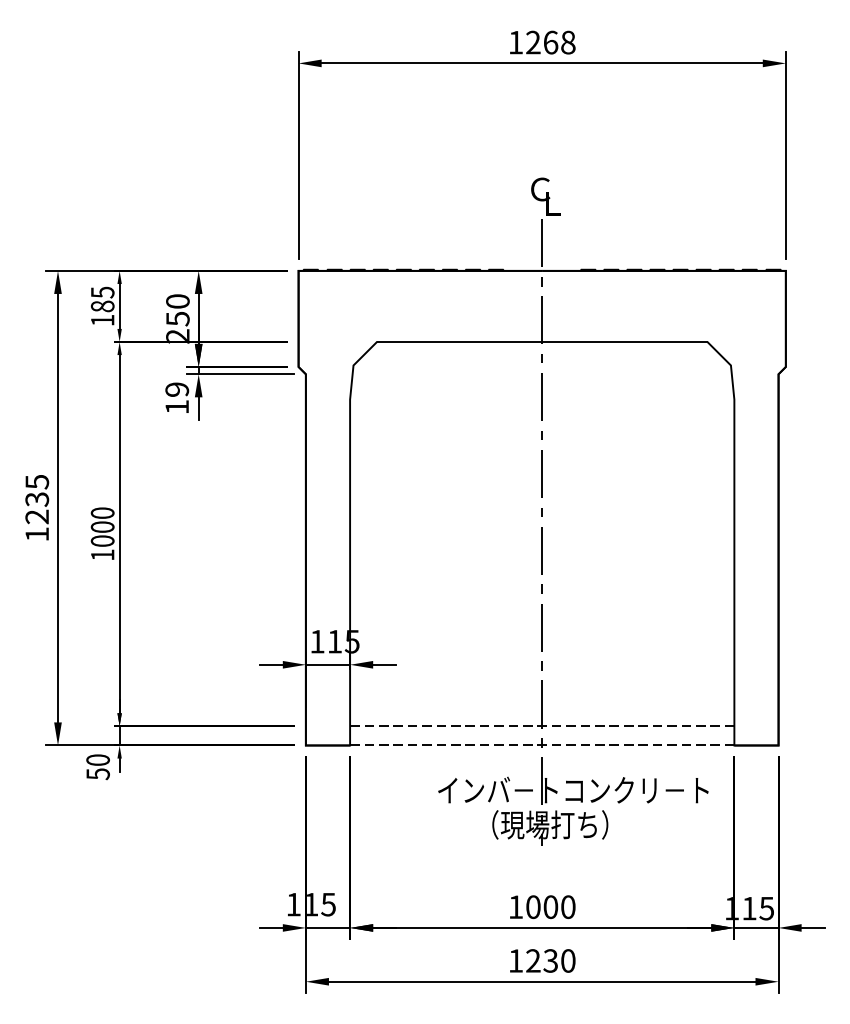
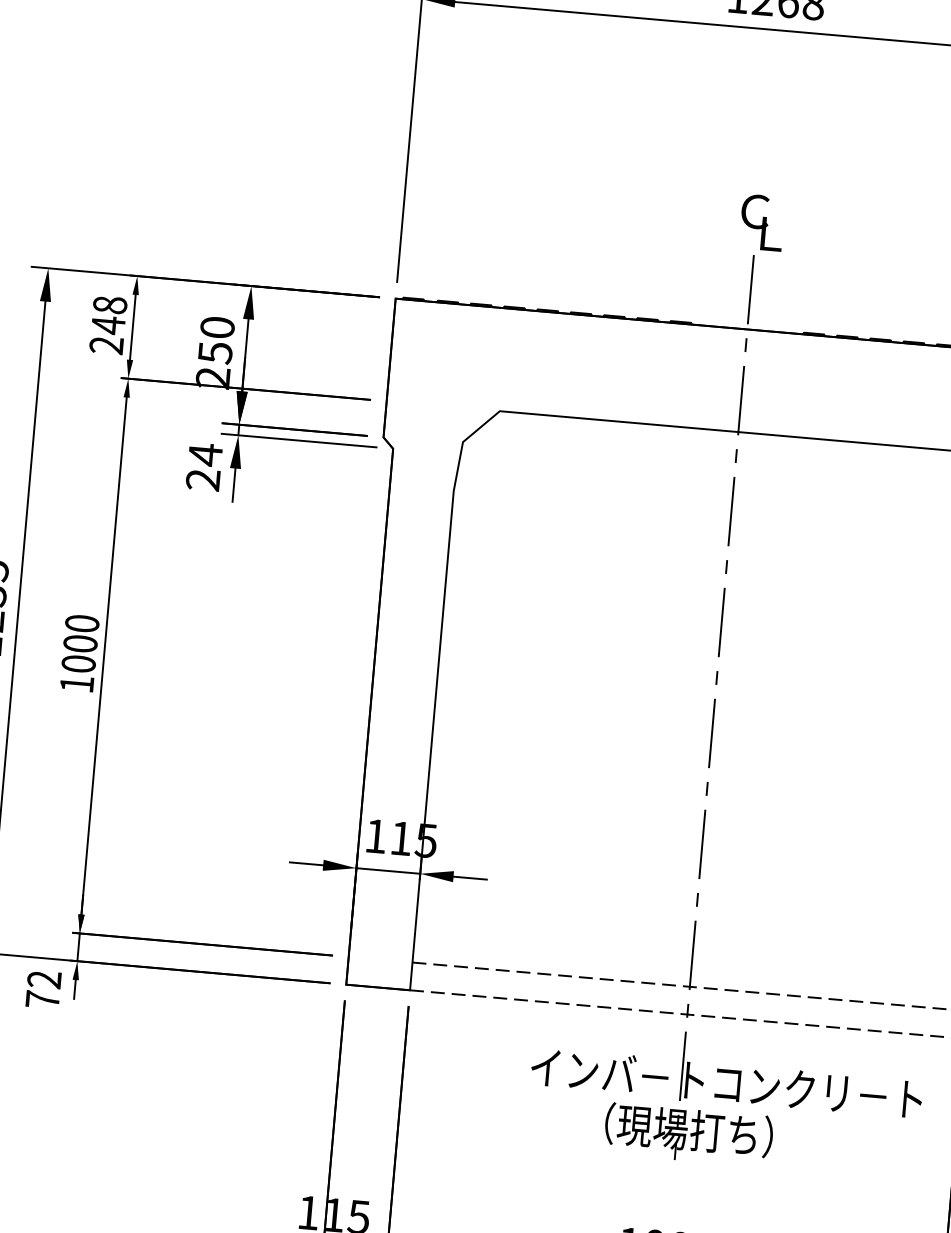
text: (102, 306) -> (108, 325), 185 -> 248
text: (177, 397) -> (204, 466), 19 -> 24
text: (97, 767) -> (42, 990), 50 -> 72

